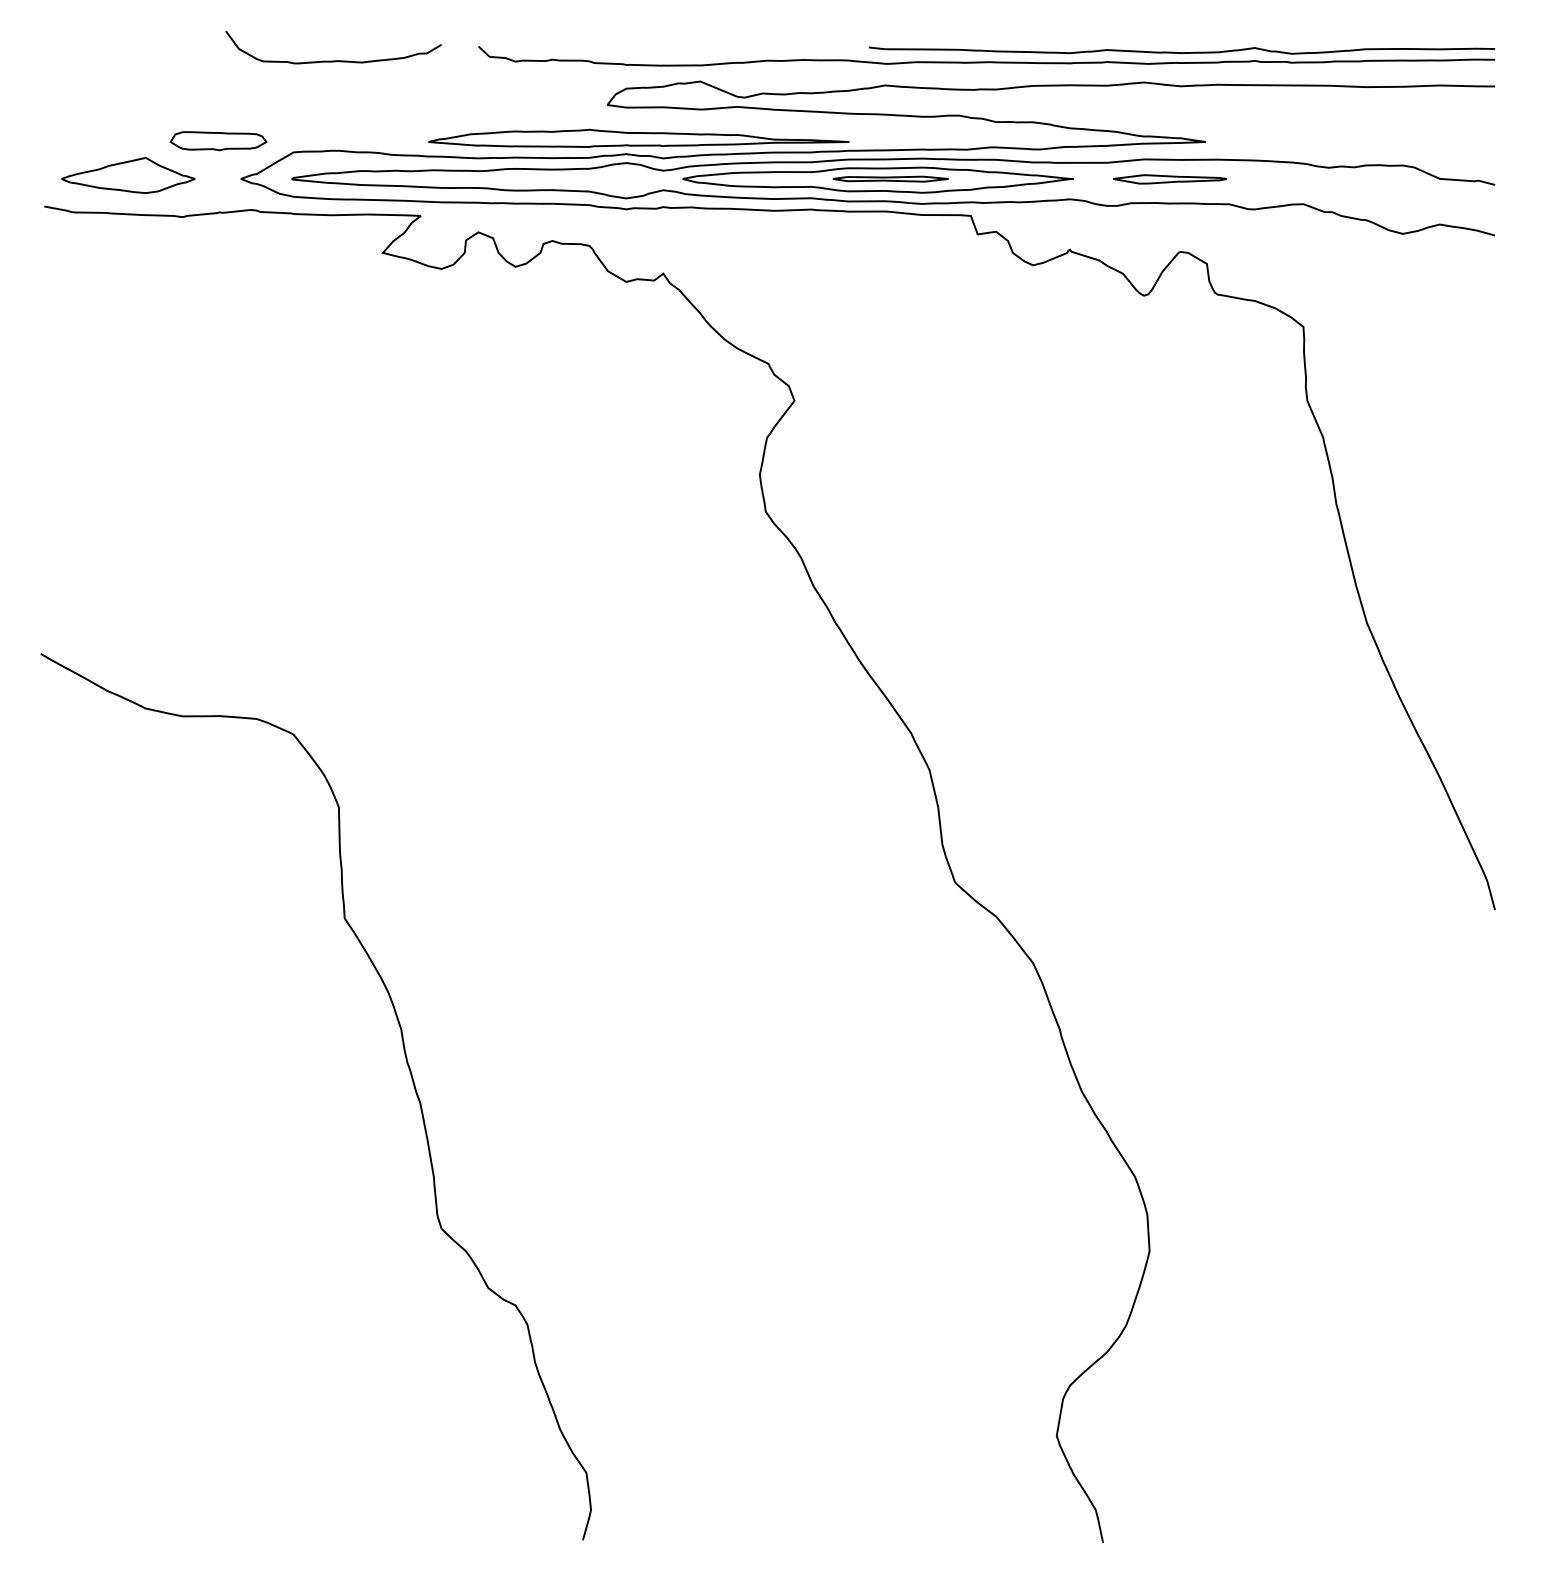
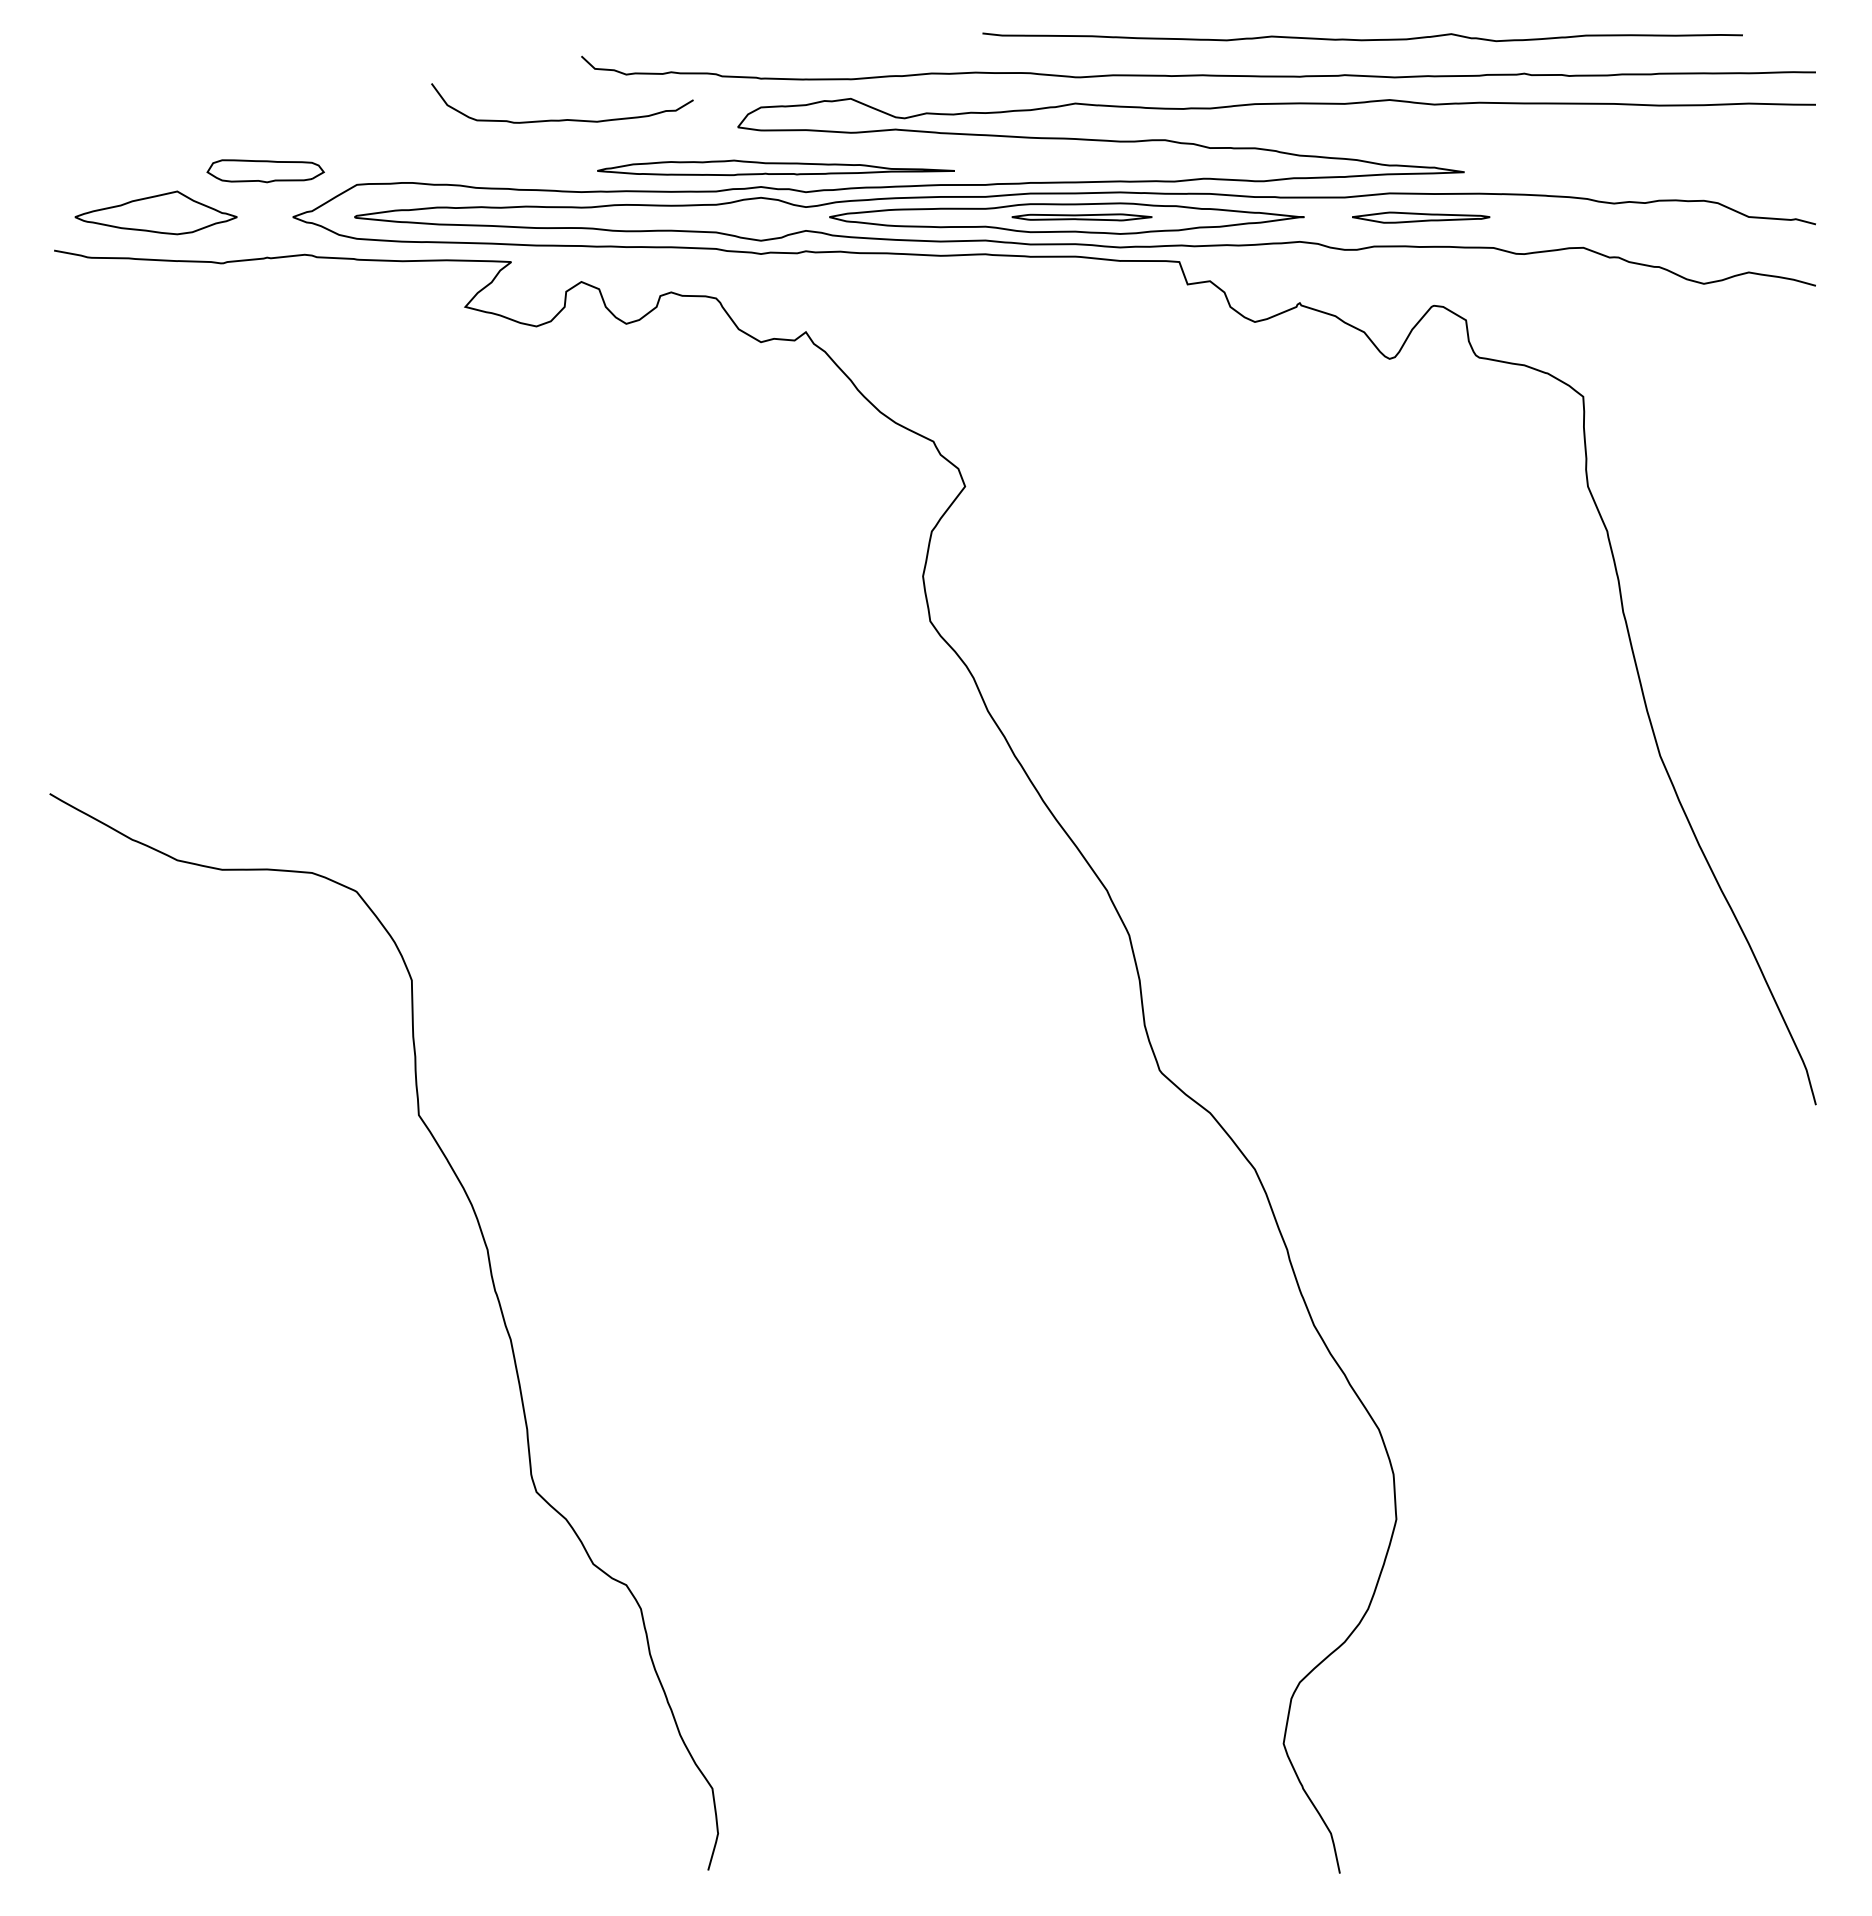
curve: (1181, 52) -> (1362, 39), moved
curve: (333, 60) -> (562, 119), moved
part: (638, 138) -> (775, 167), size x0.7

